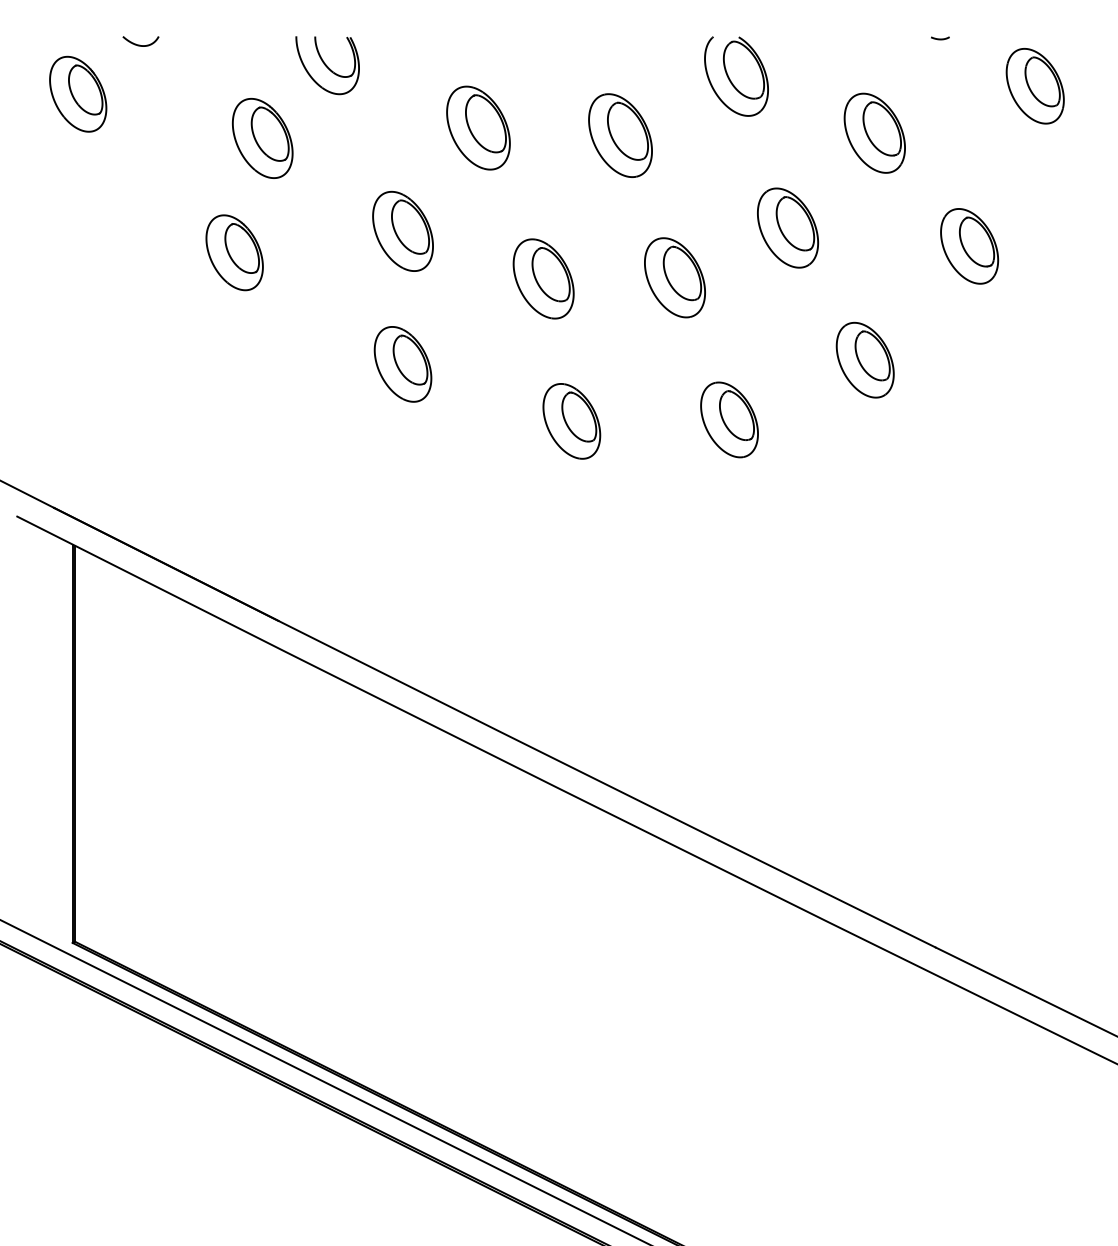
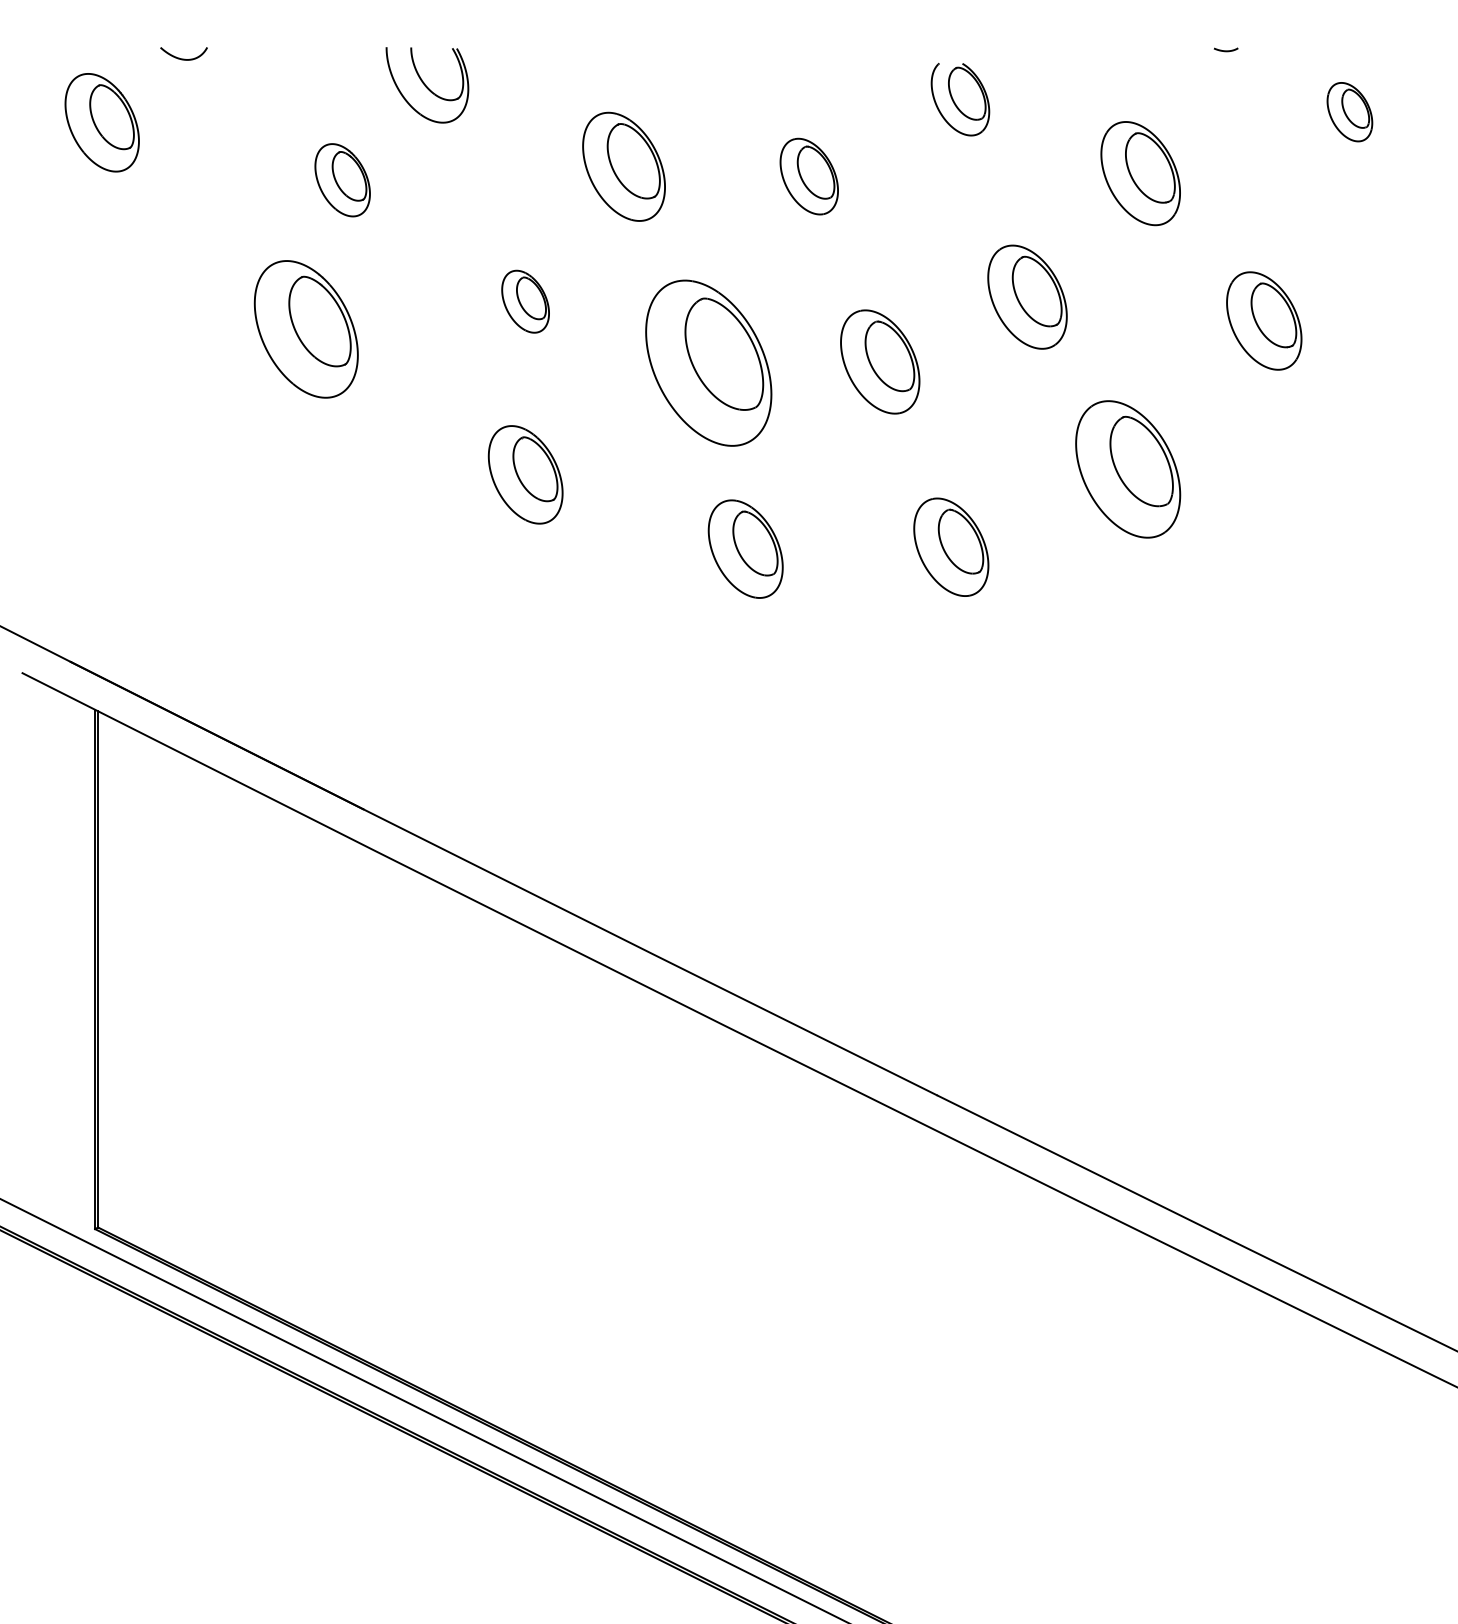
part: (736, 76) -> (960, 99), size x0.7
part: (1034, 85) -> (1349, 111), size x0.6
part: (620, 135) -> (809, 176), size x0.7
part: (262, 137) -> (342, 179), size x0.7
part: (402, 231) -> (525, 301), size x0.6
part: (234, 252) -> (305, 329), size x1.4
part: (544, 278) -> (709, 363), size x1.6
part: (865, 360) -> (1128, 469), size x1.4

